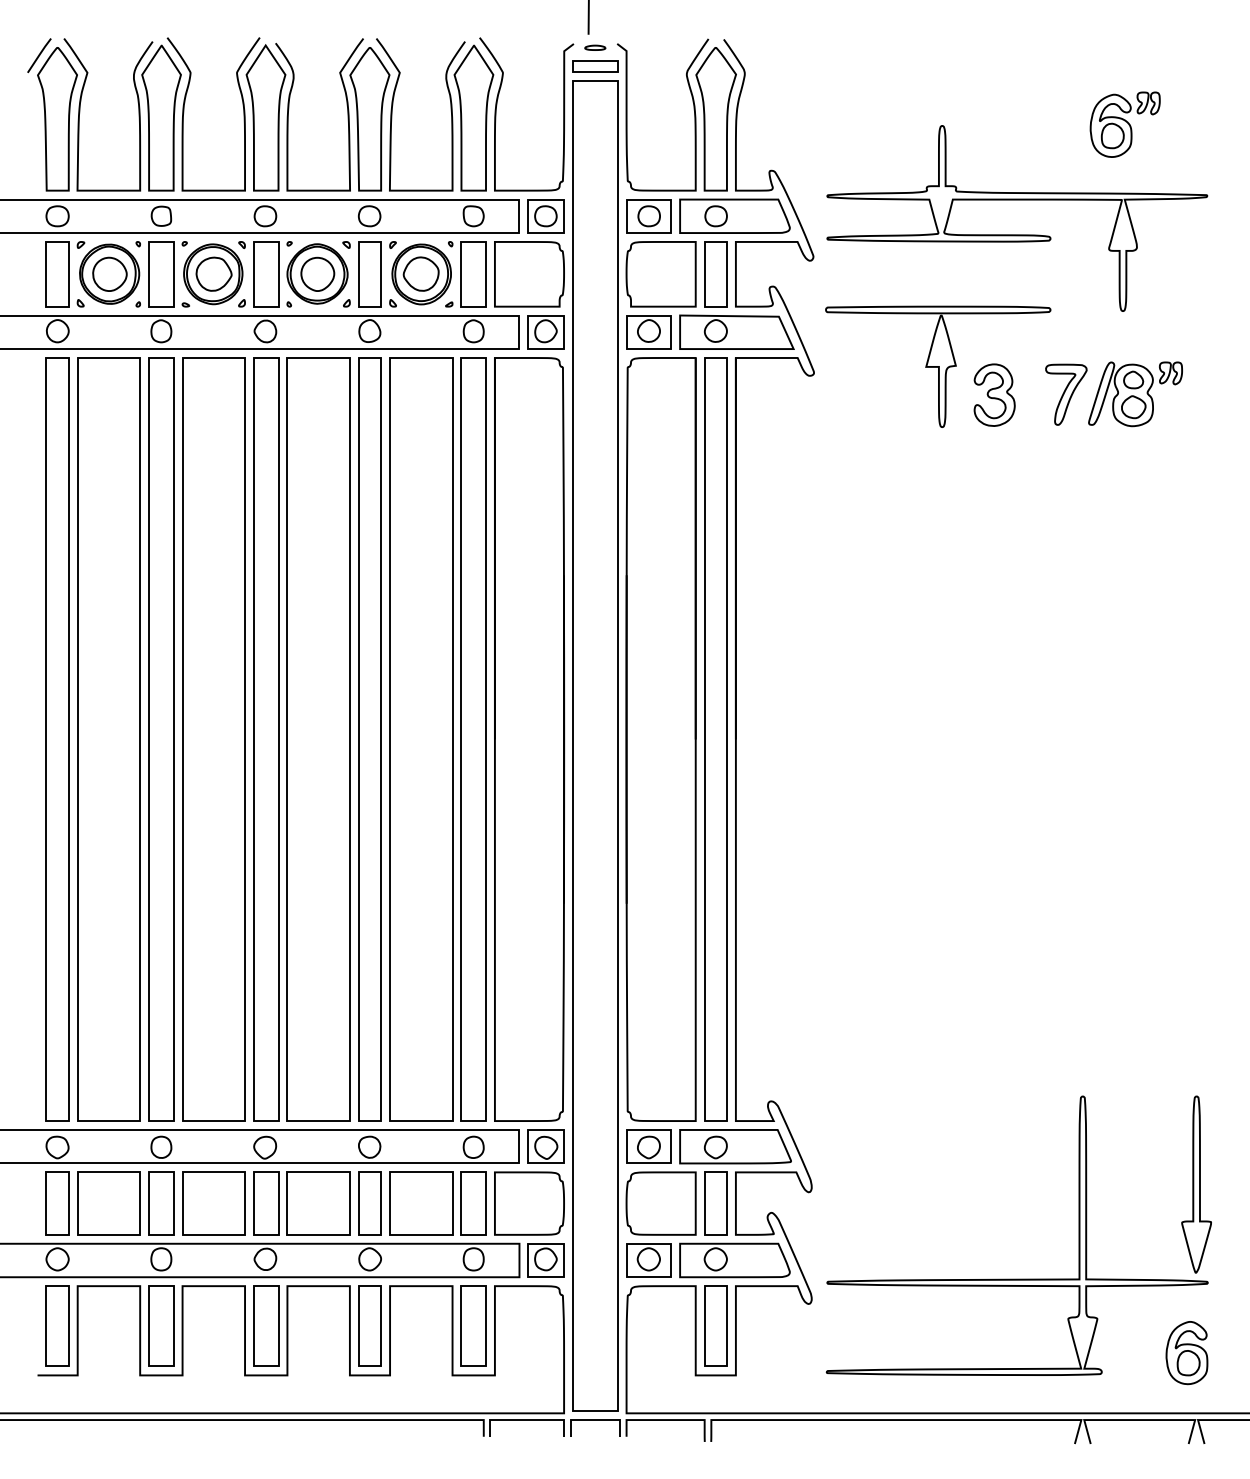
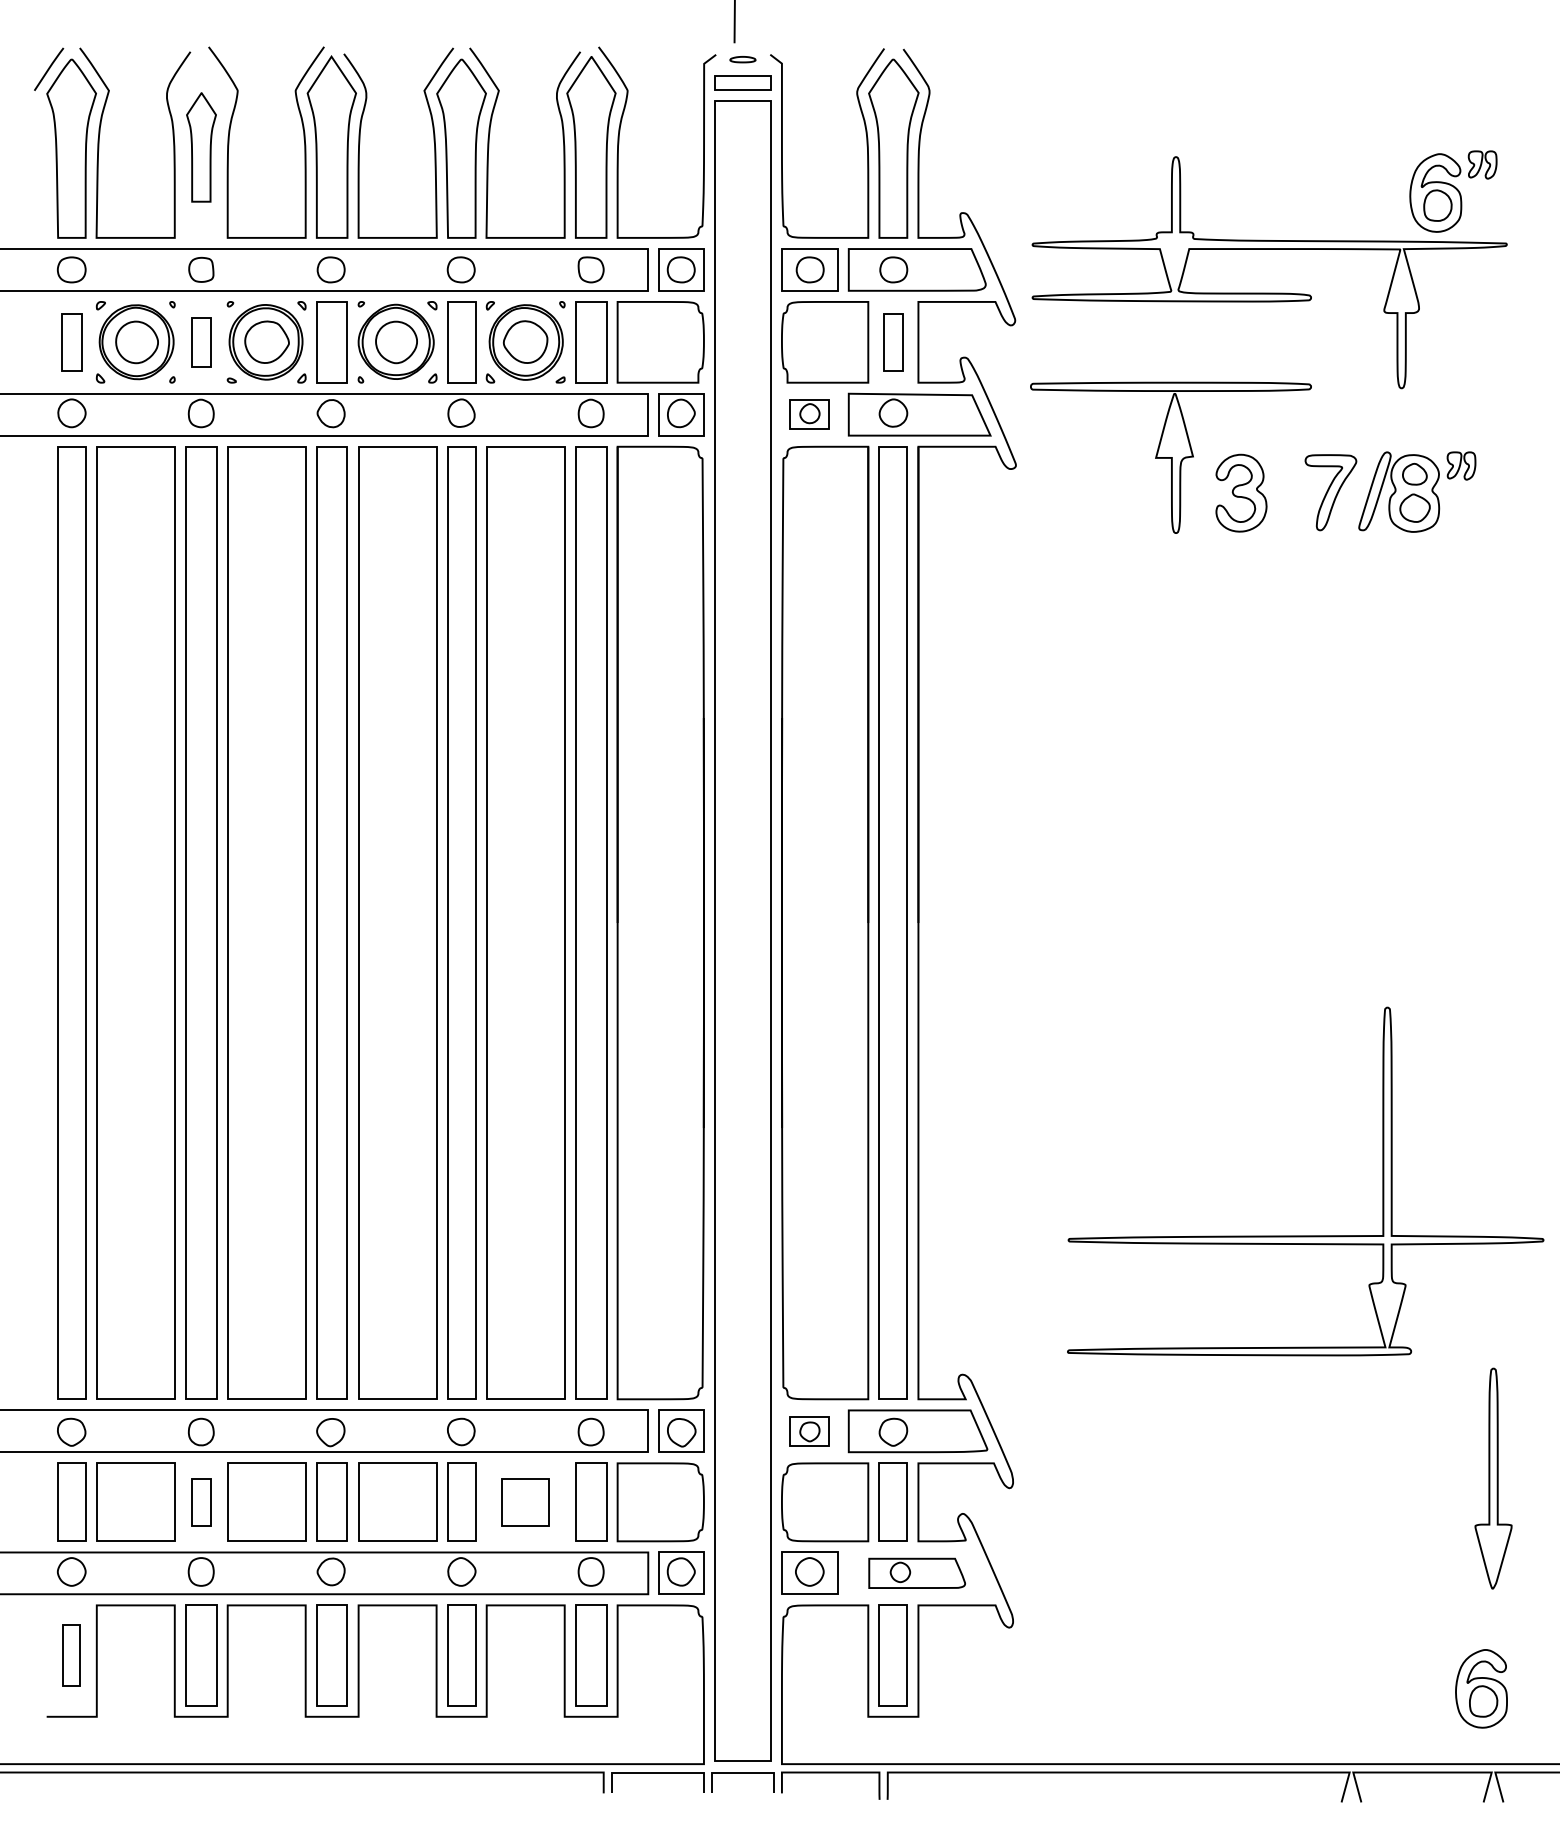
part: (161, 118) -> (201, 147), size x0.6
part: (1125, 124) -> (1453, 191), moved
part: (57, 274) -> (71, 342), size x0.7
part: (161, 274) -> (201, 342), size x0.6
part: (715, 274) -> (892, 342), size x0.7
part: (648, 332) -> (809, 414), size x0.7
part: (648, 1146) -> (809, 1430), size x0.7
part: (161, 1202) -> (201, 1501), size x0.6
part: (421, 1202) -> (525, 1501), size x0.6
part: (734, 1260) -> (916, 1573), size x0.7
part: (1017, 1279) -> (1305, 1235), moved
part: (57, 1326) -> (71, 1655), size x0.6

